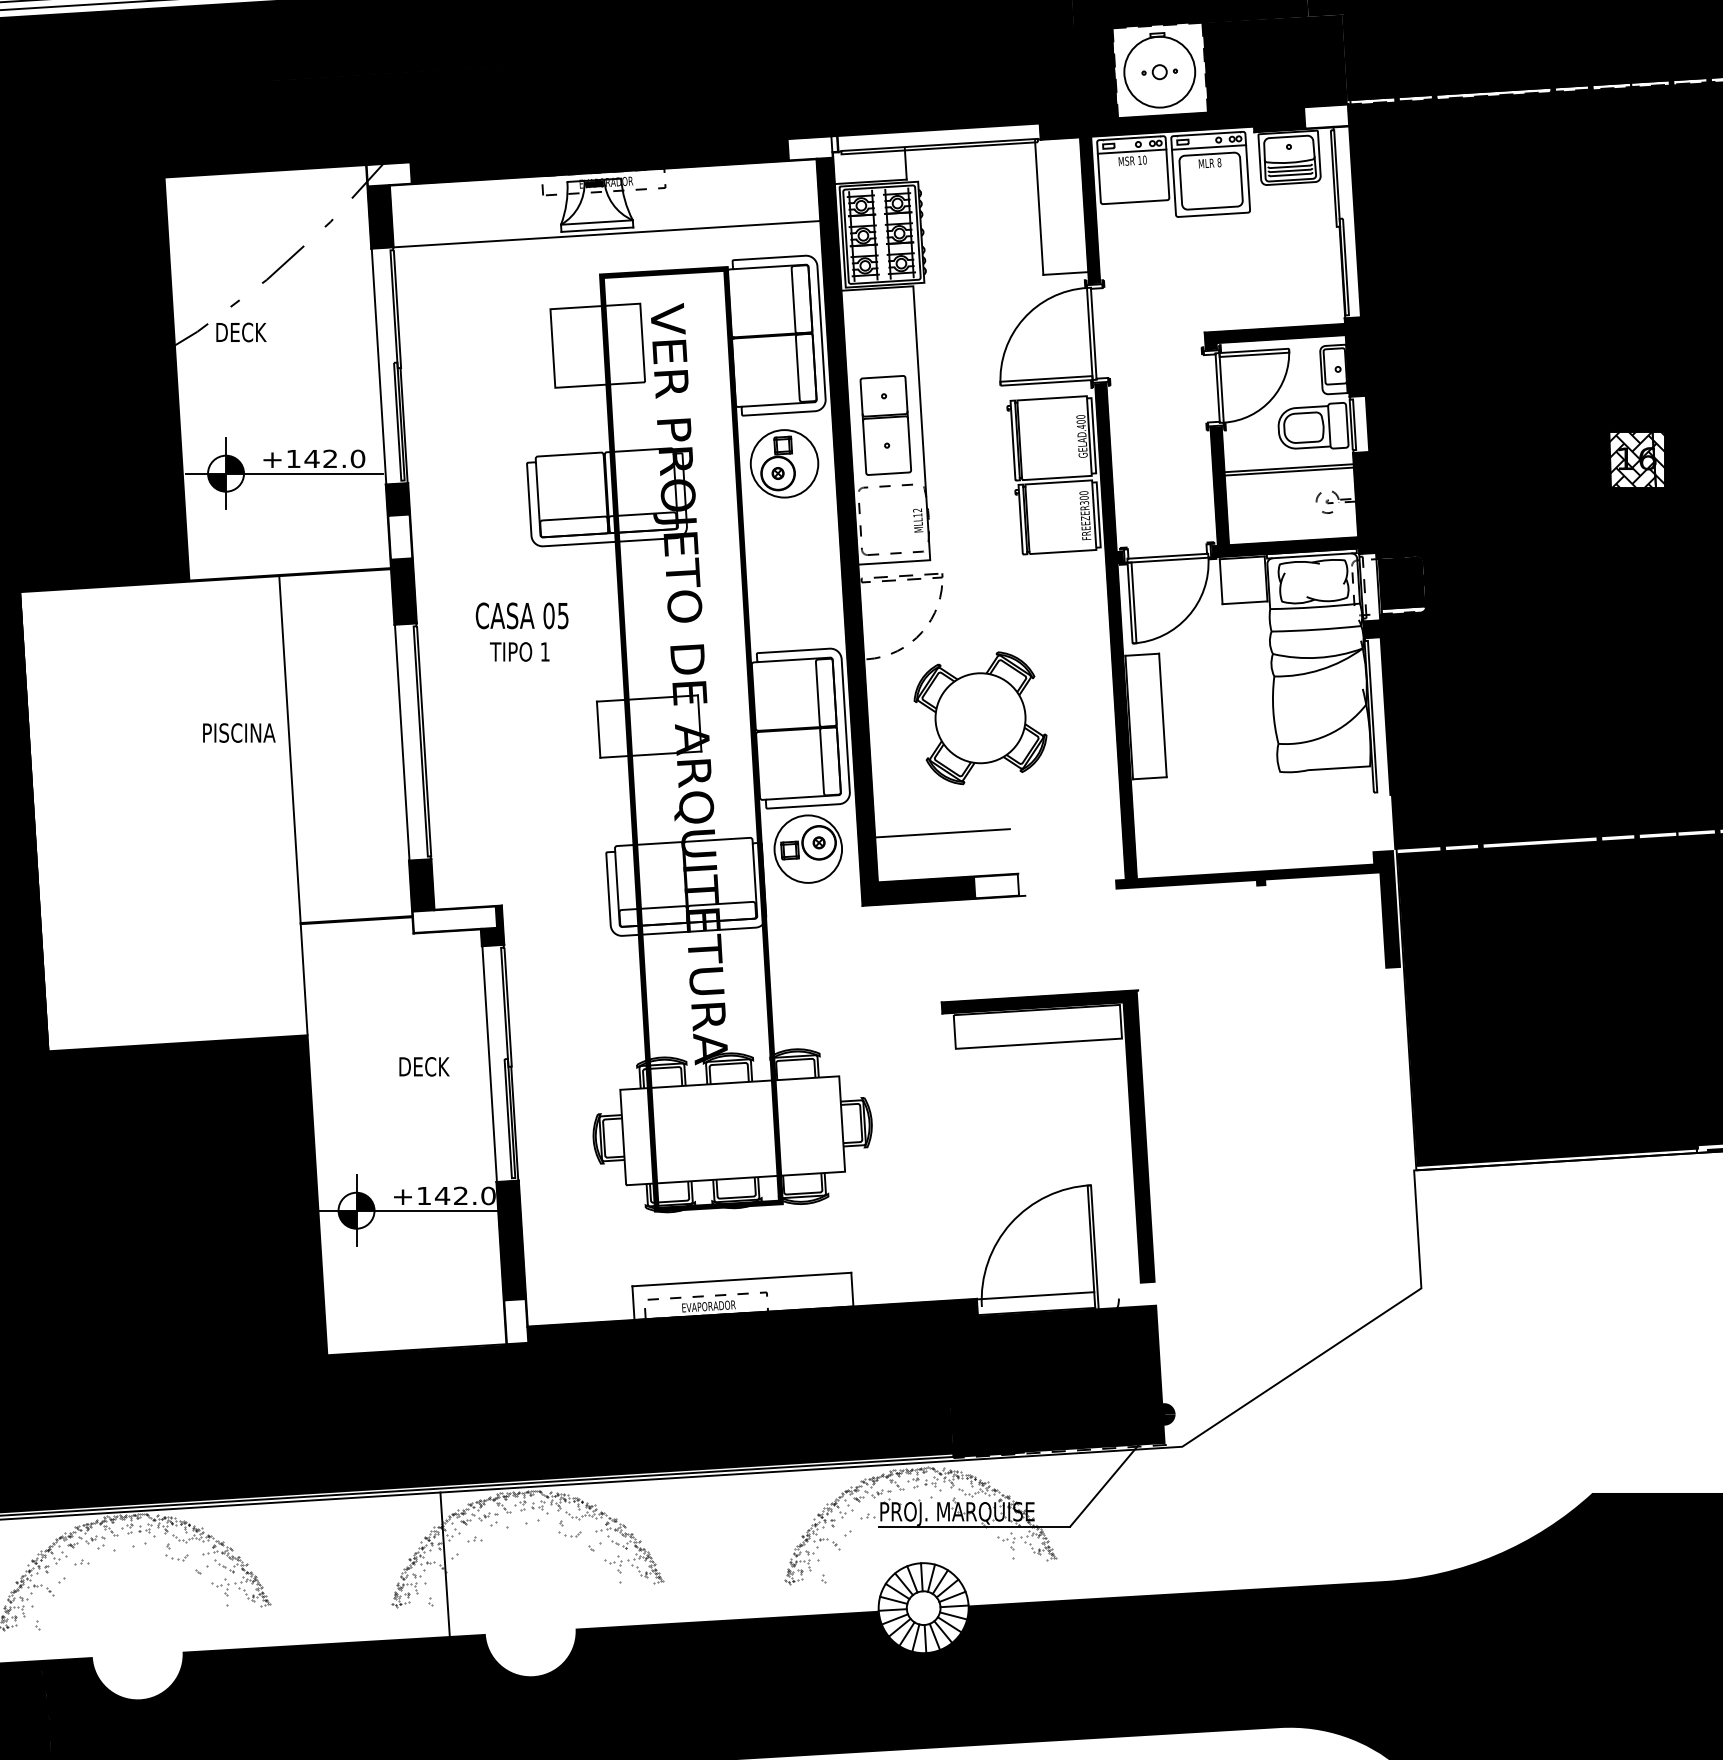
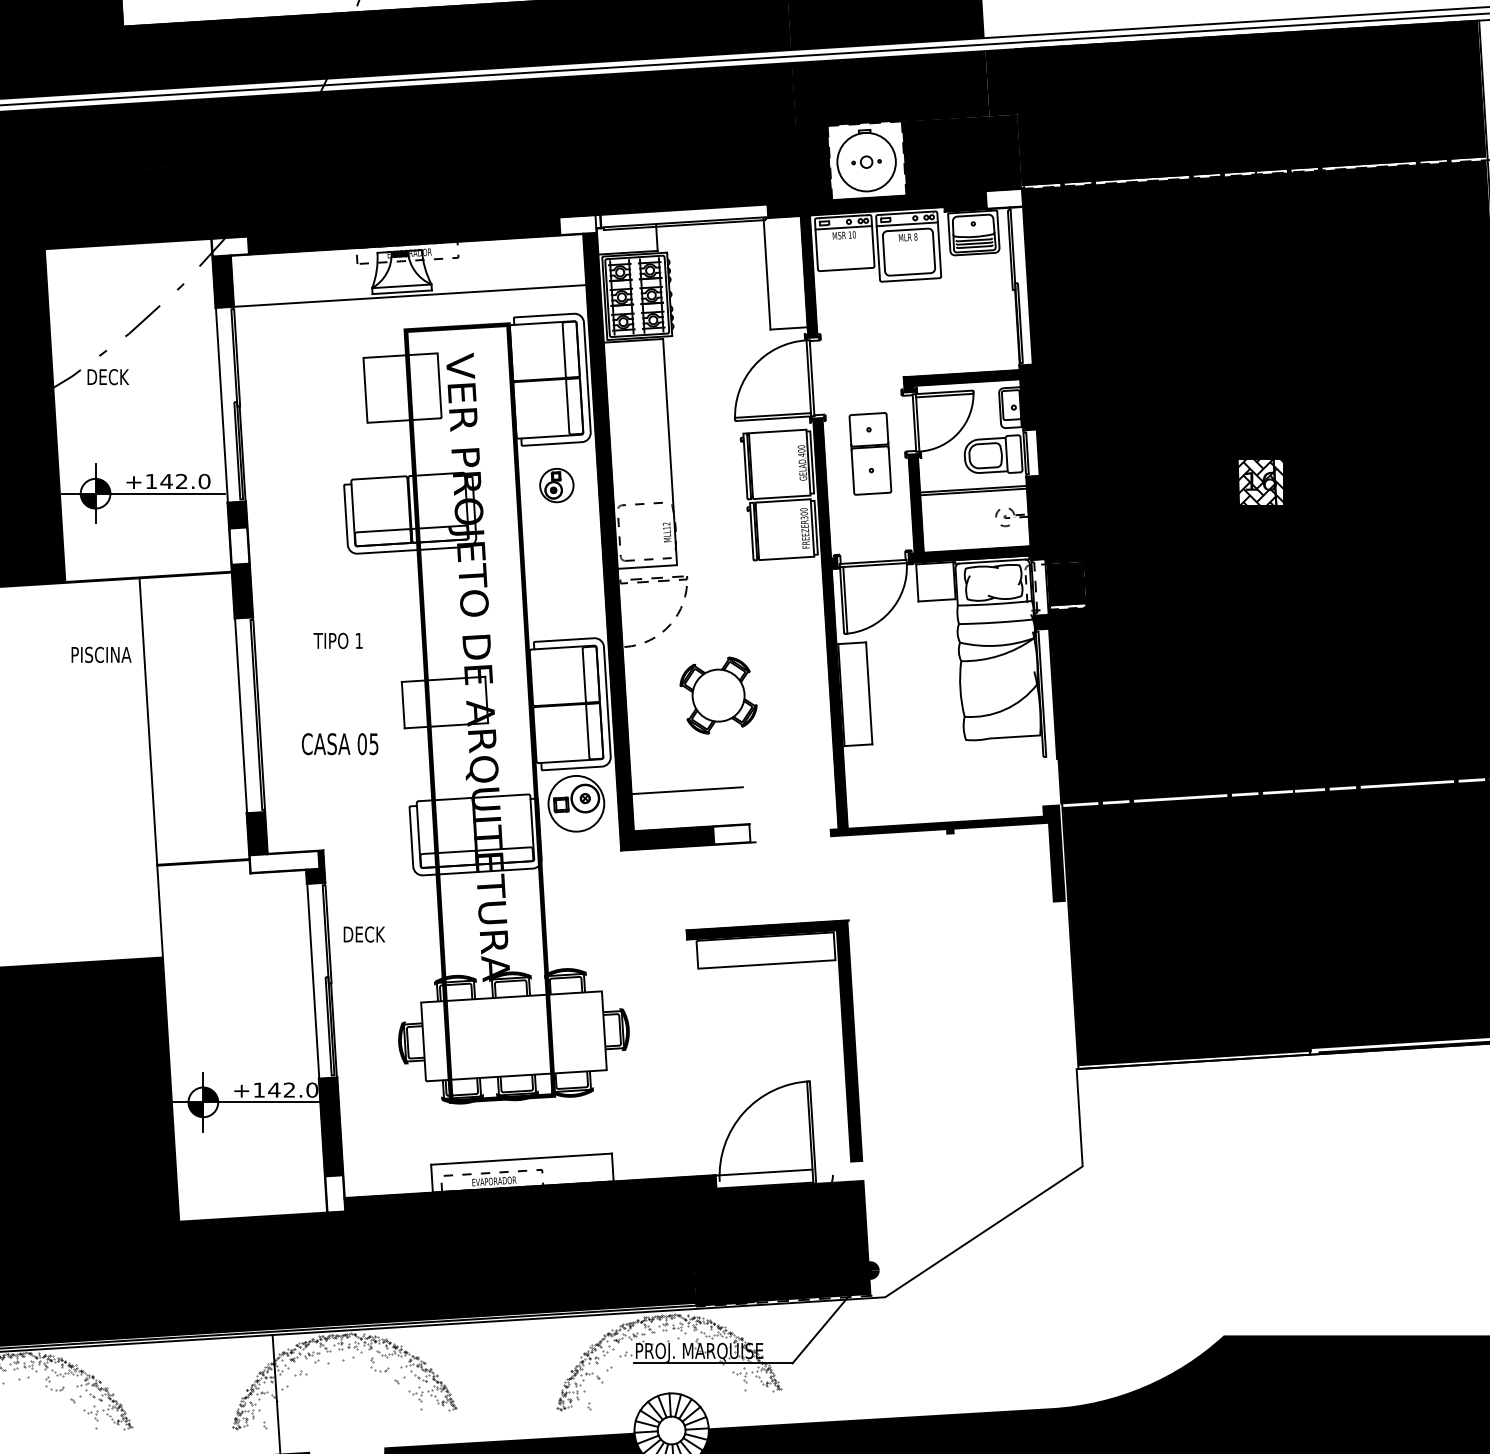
part: (885, 424) -> (870, 453), moved
part: (784, 463) -> (556, 485), size x0.6
text: (521, 616) -> (339, 744), moved
part: (980, 718) -> (718, 695), size x0.7
text: (239, 732) -> (101, 654), moved
text: (424, 1066) -> (364, 934), moved

